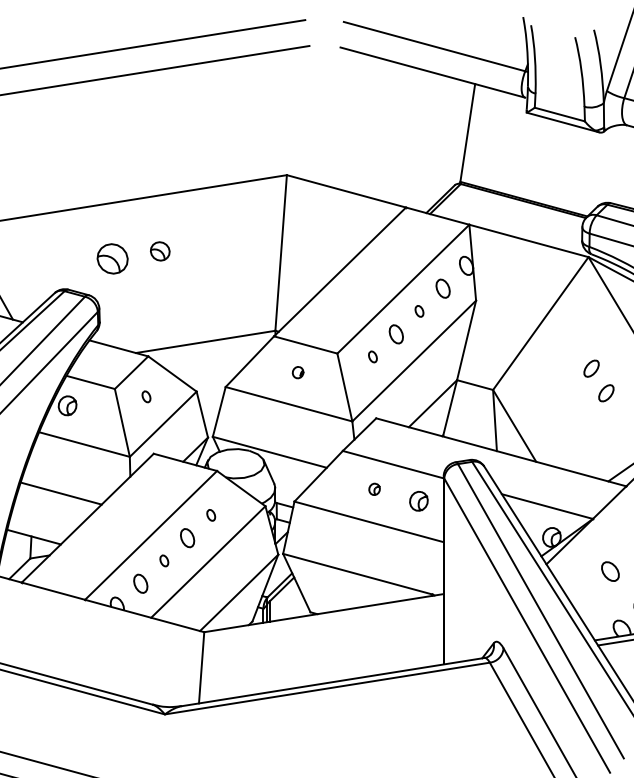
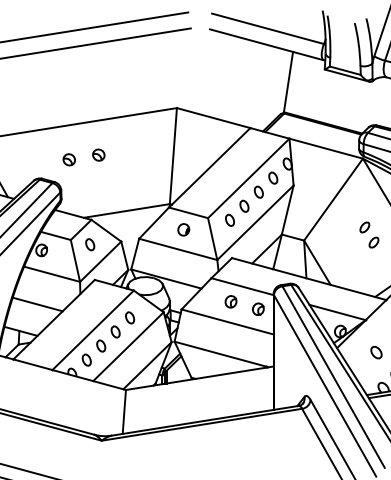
part: (111, 258) -> (68, 159), size x0.62
part: (419, 310) -> (258, 191), size x1.67
part: (372, 355) -> (229, 219), size x1.67
part: (297, 371) -> (183, 229), size x1.67
part: (146, 396) -> (90, 244), size x1.67
part: (373, 488) -> (230, 301), size x1.67
part: (211, 514) -> (130, 317), size x1.67
part: (164, 560) -> (101, 345), size x1.67

